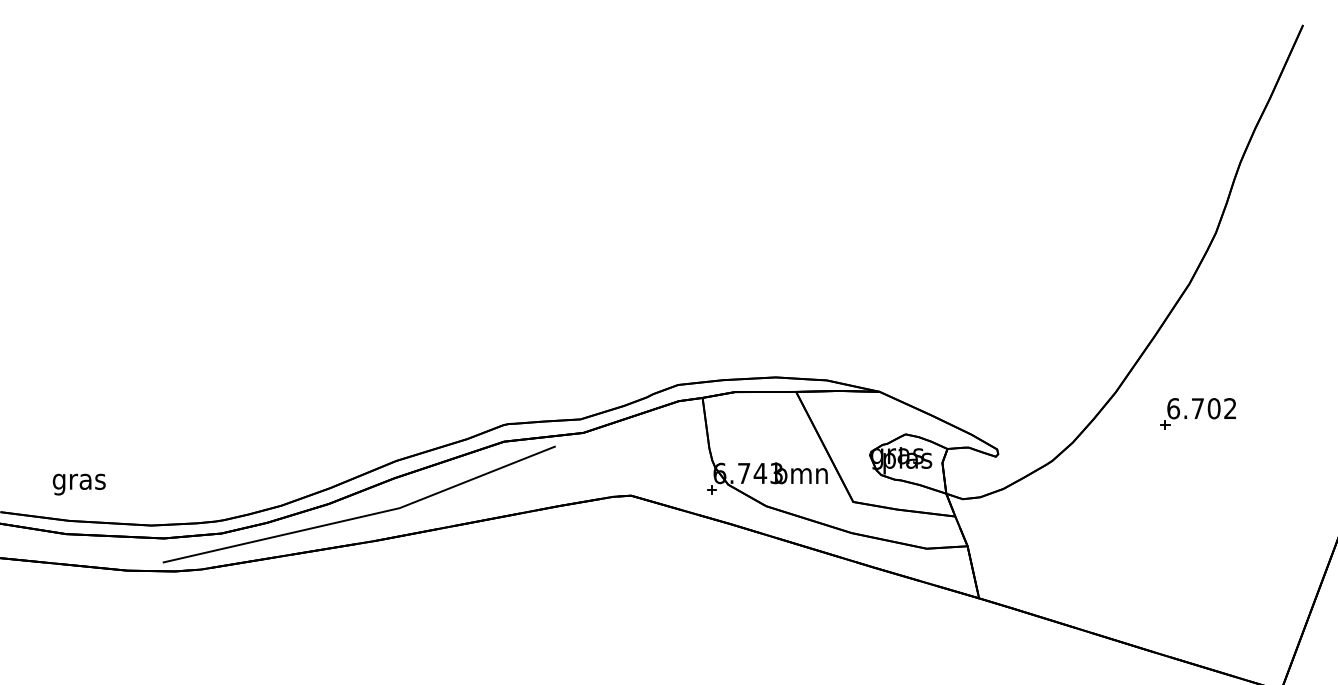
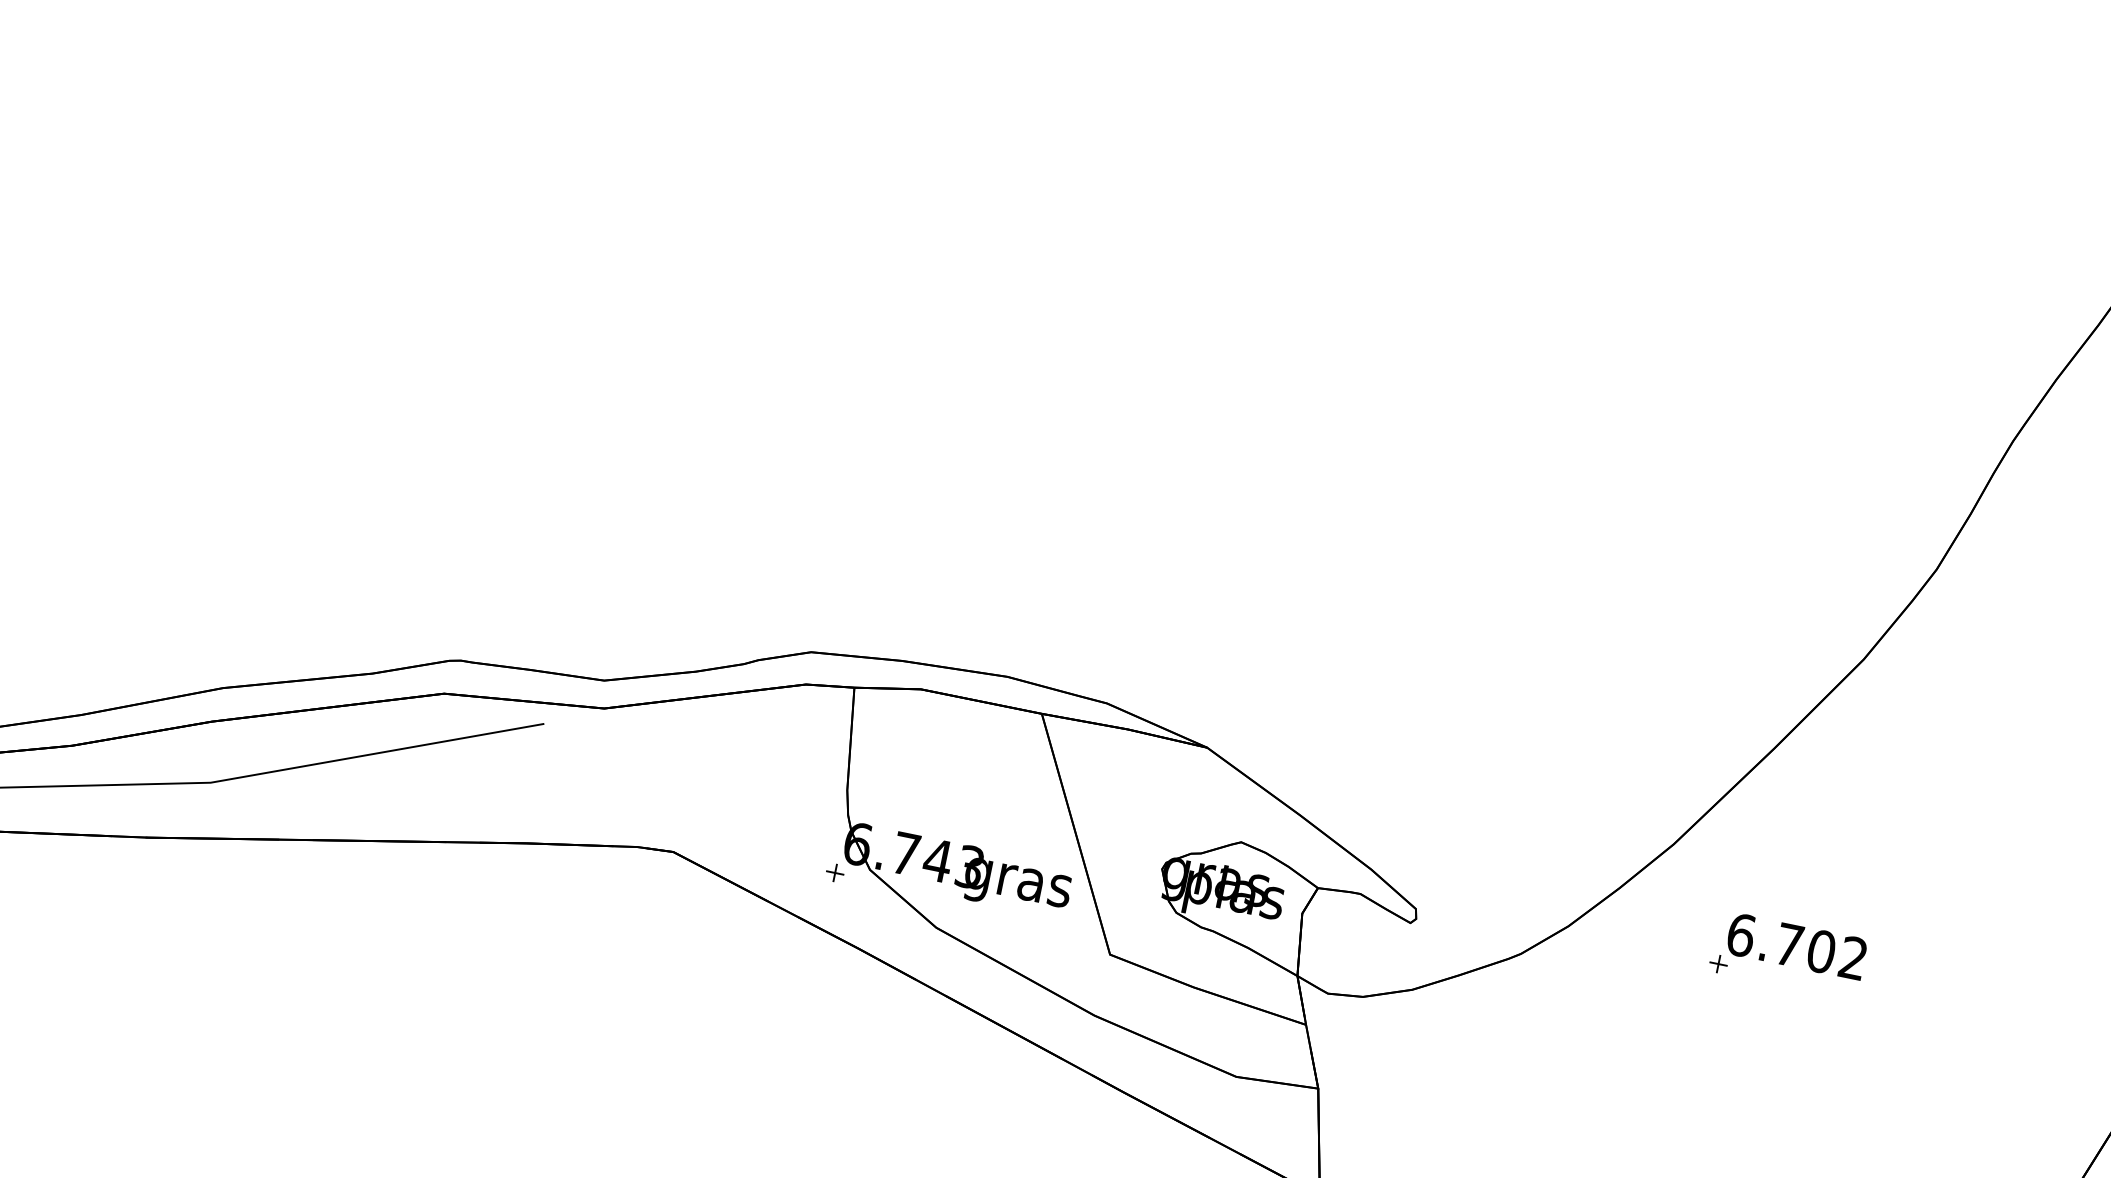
part: (1197, 413) -> (1786, 954), moved
text: (801, 475) -> (1018, 881), bmn -> gras

